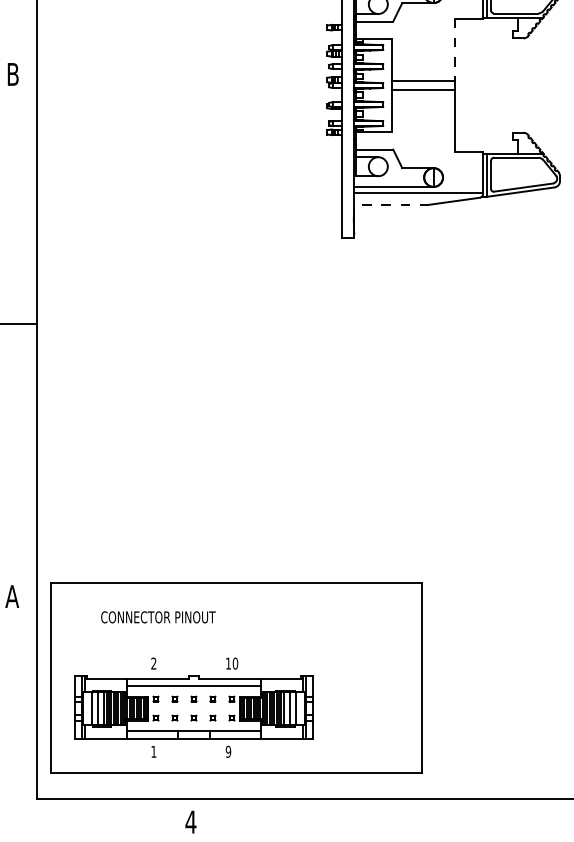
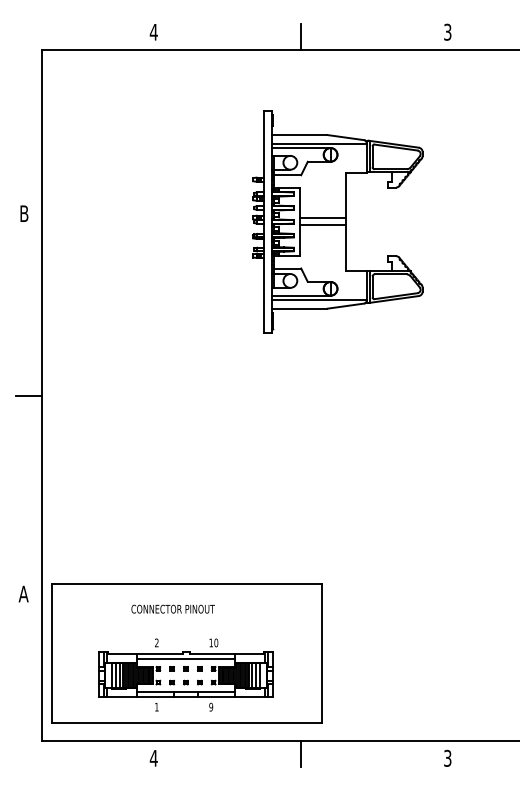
line: (455, 49) -> (346, 195), dashed -> solid
line: (390, 204) -> (299, 308), dashed -> solid
text: (157, 616) -> (172, 608), moved
part: (193, 706) -> (185, 674), moved
line: (393, 816) -> (301, 754), added

